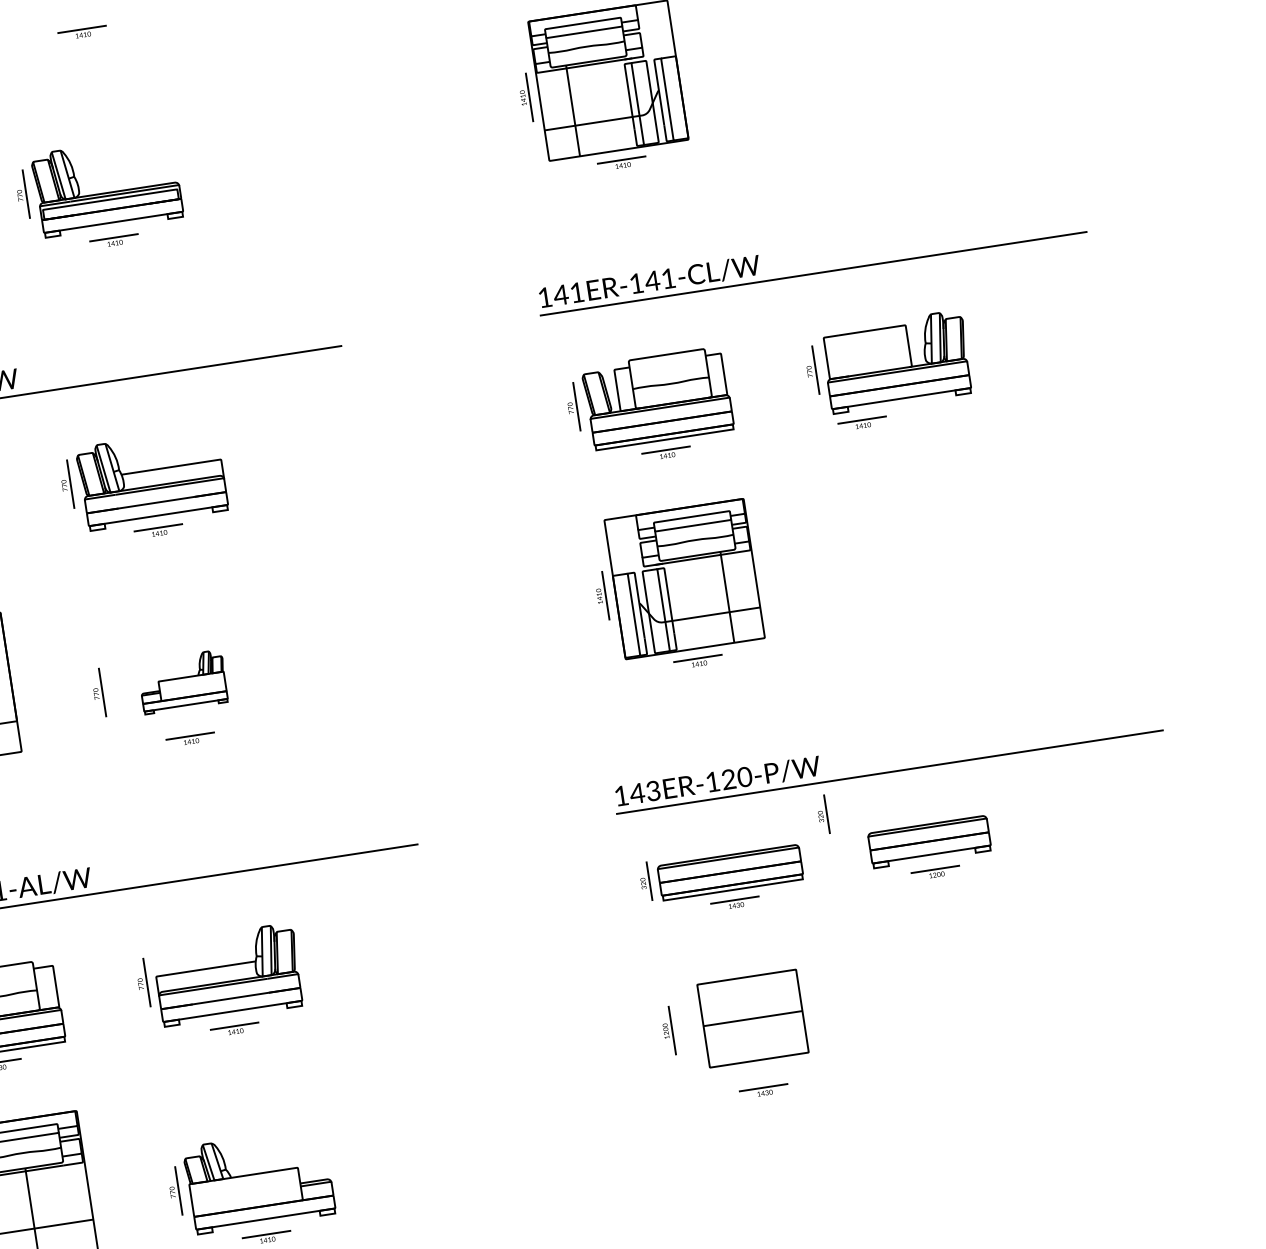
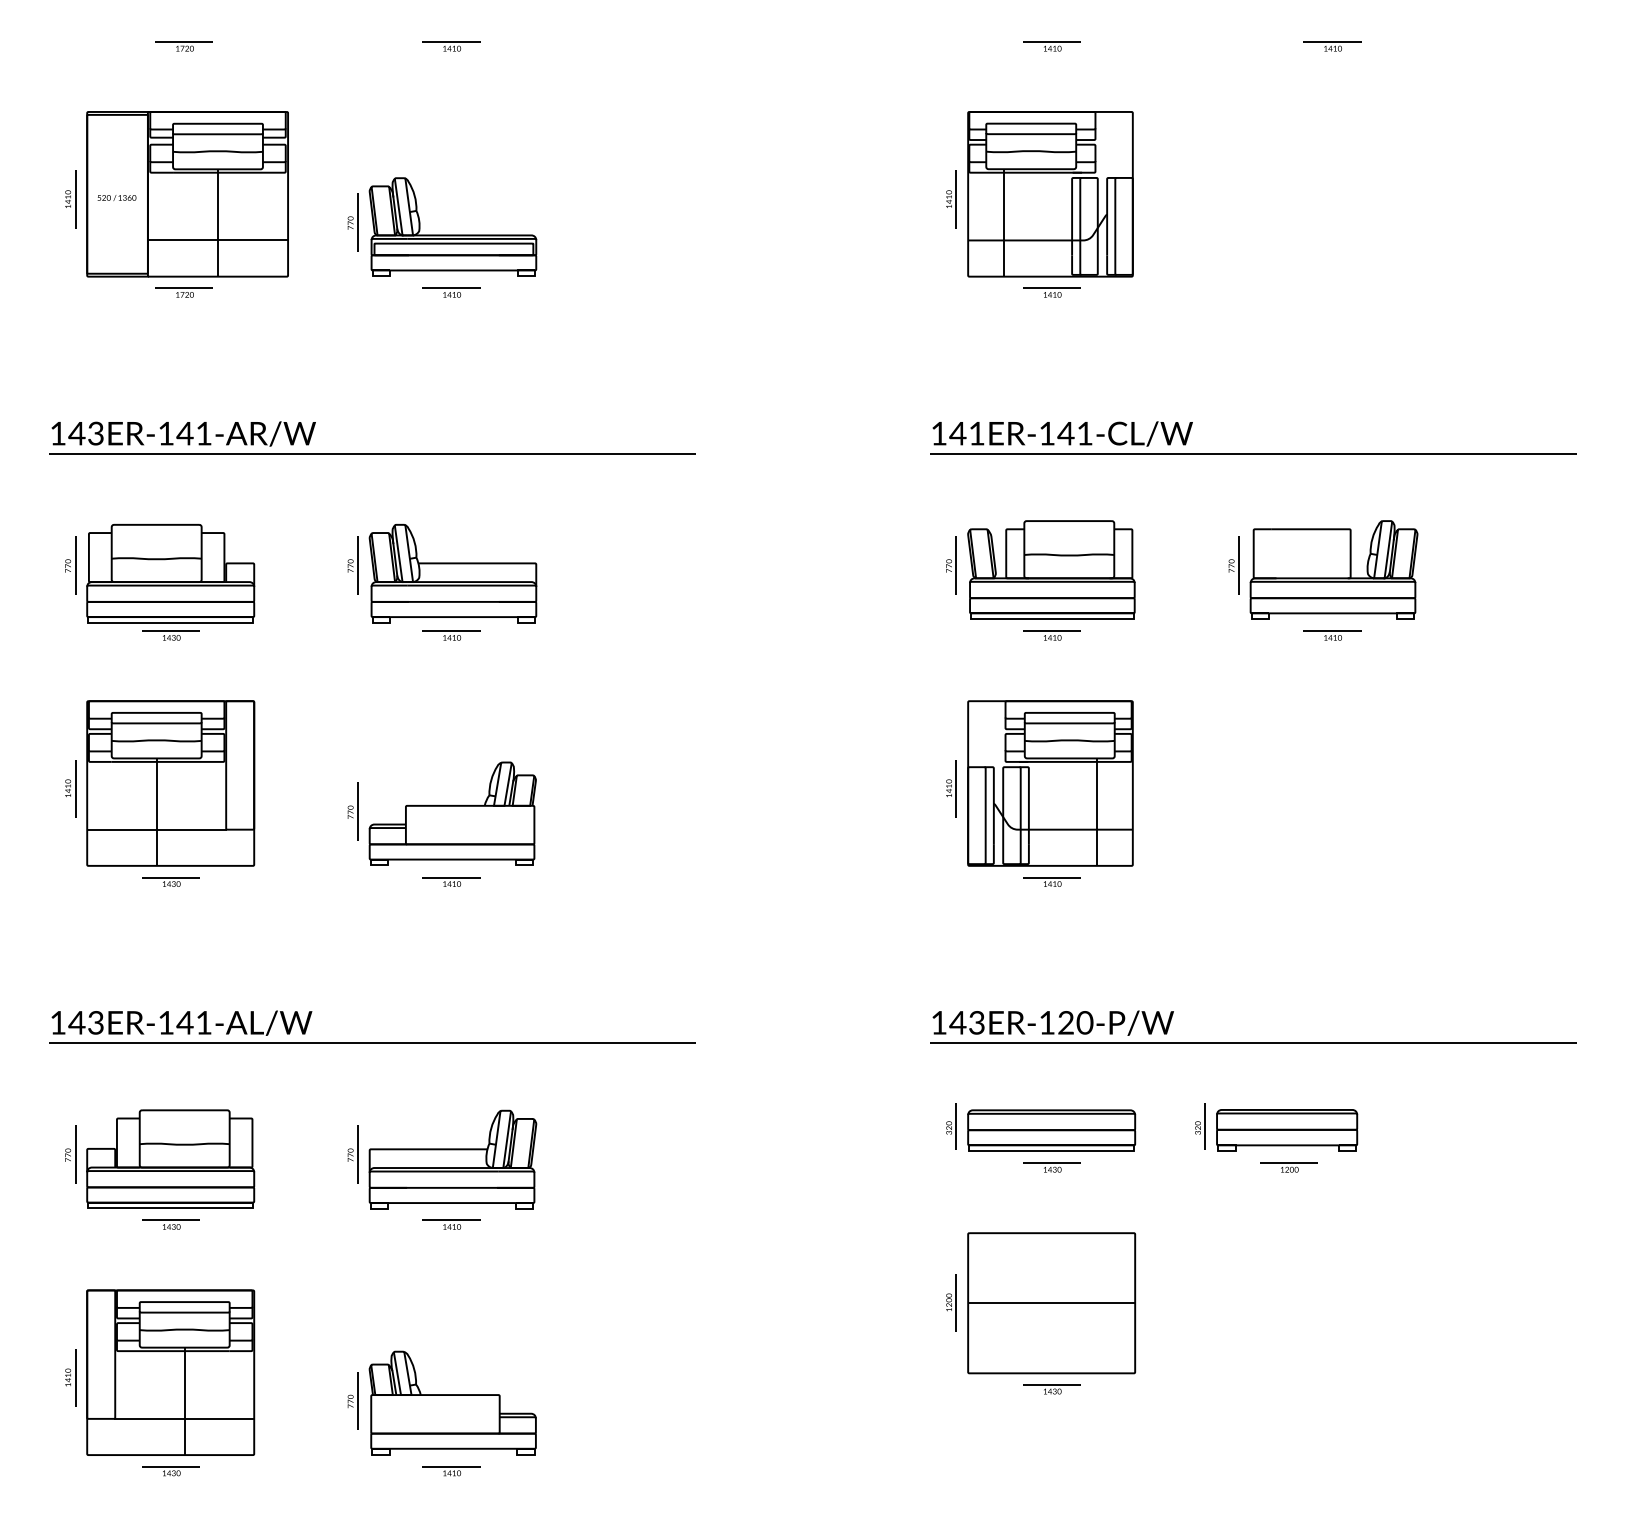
part: (862, 423) -> (1332, 635), moved
part: (182, 681) -> (452, 813), size x1.67
part: (822, 815) -> (1200, 1126), moved
part: (752, 1018) -> (1051, 1303), size x1.43

